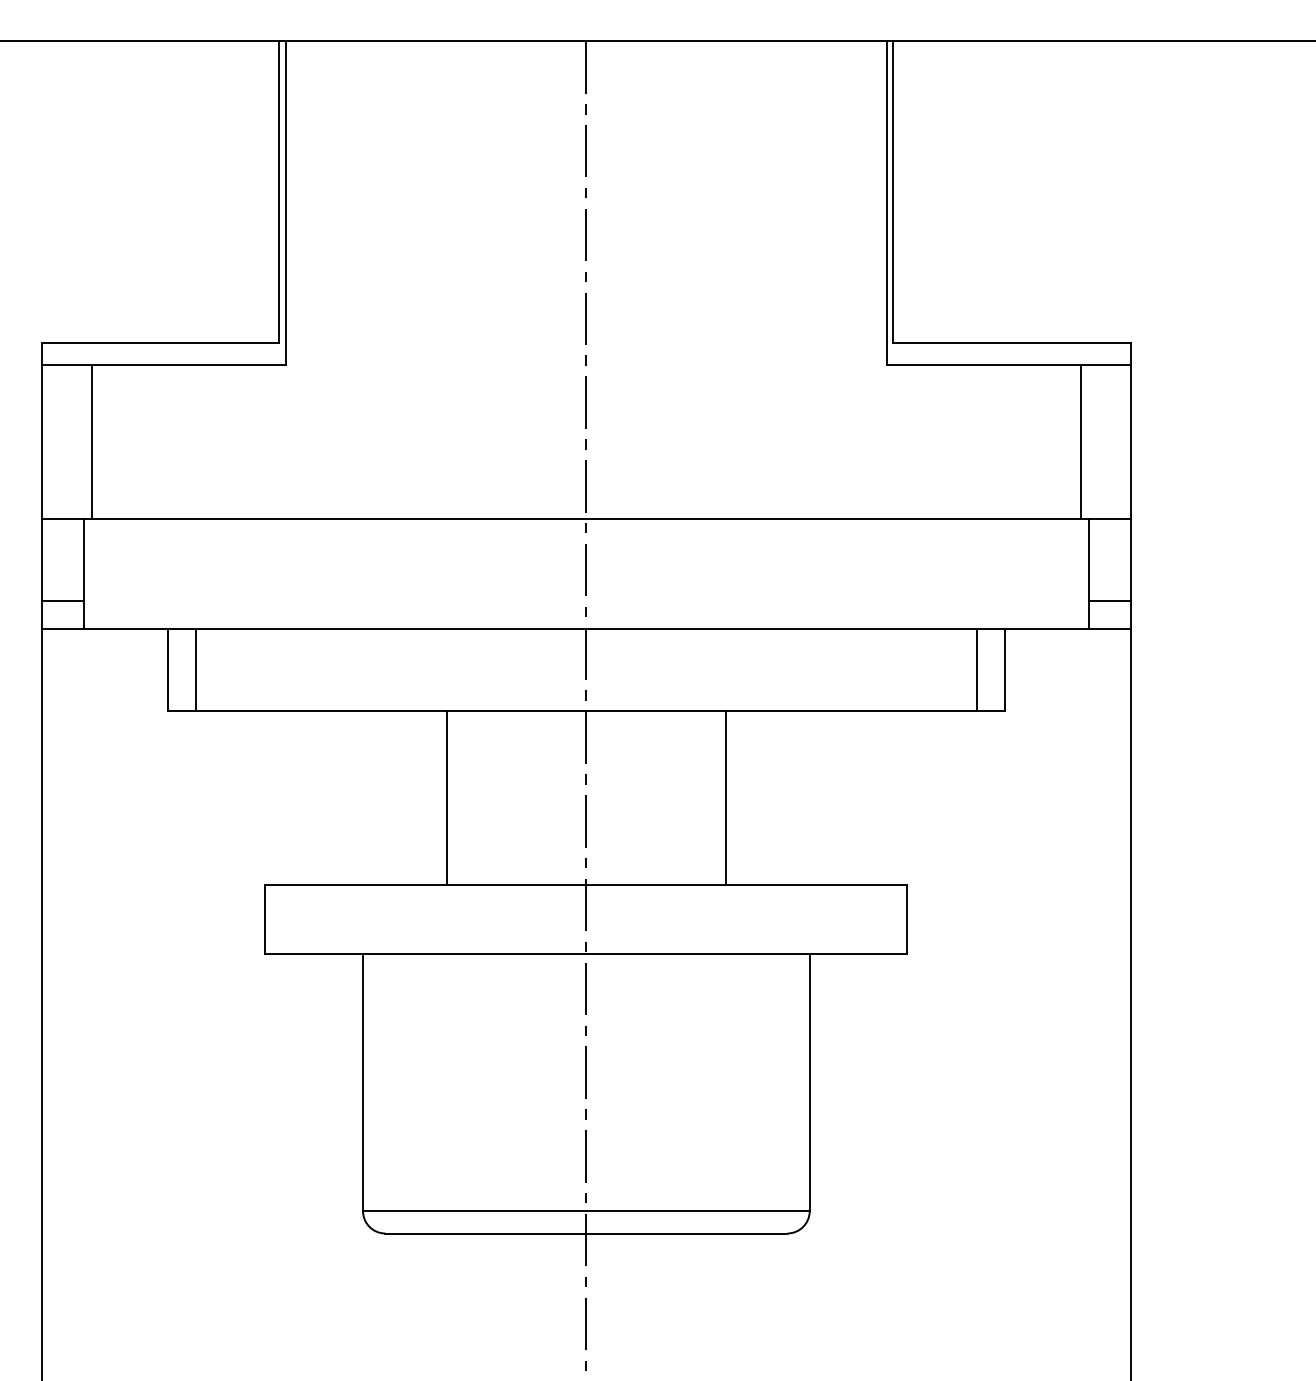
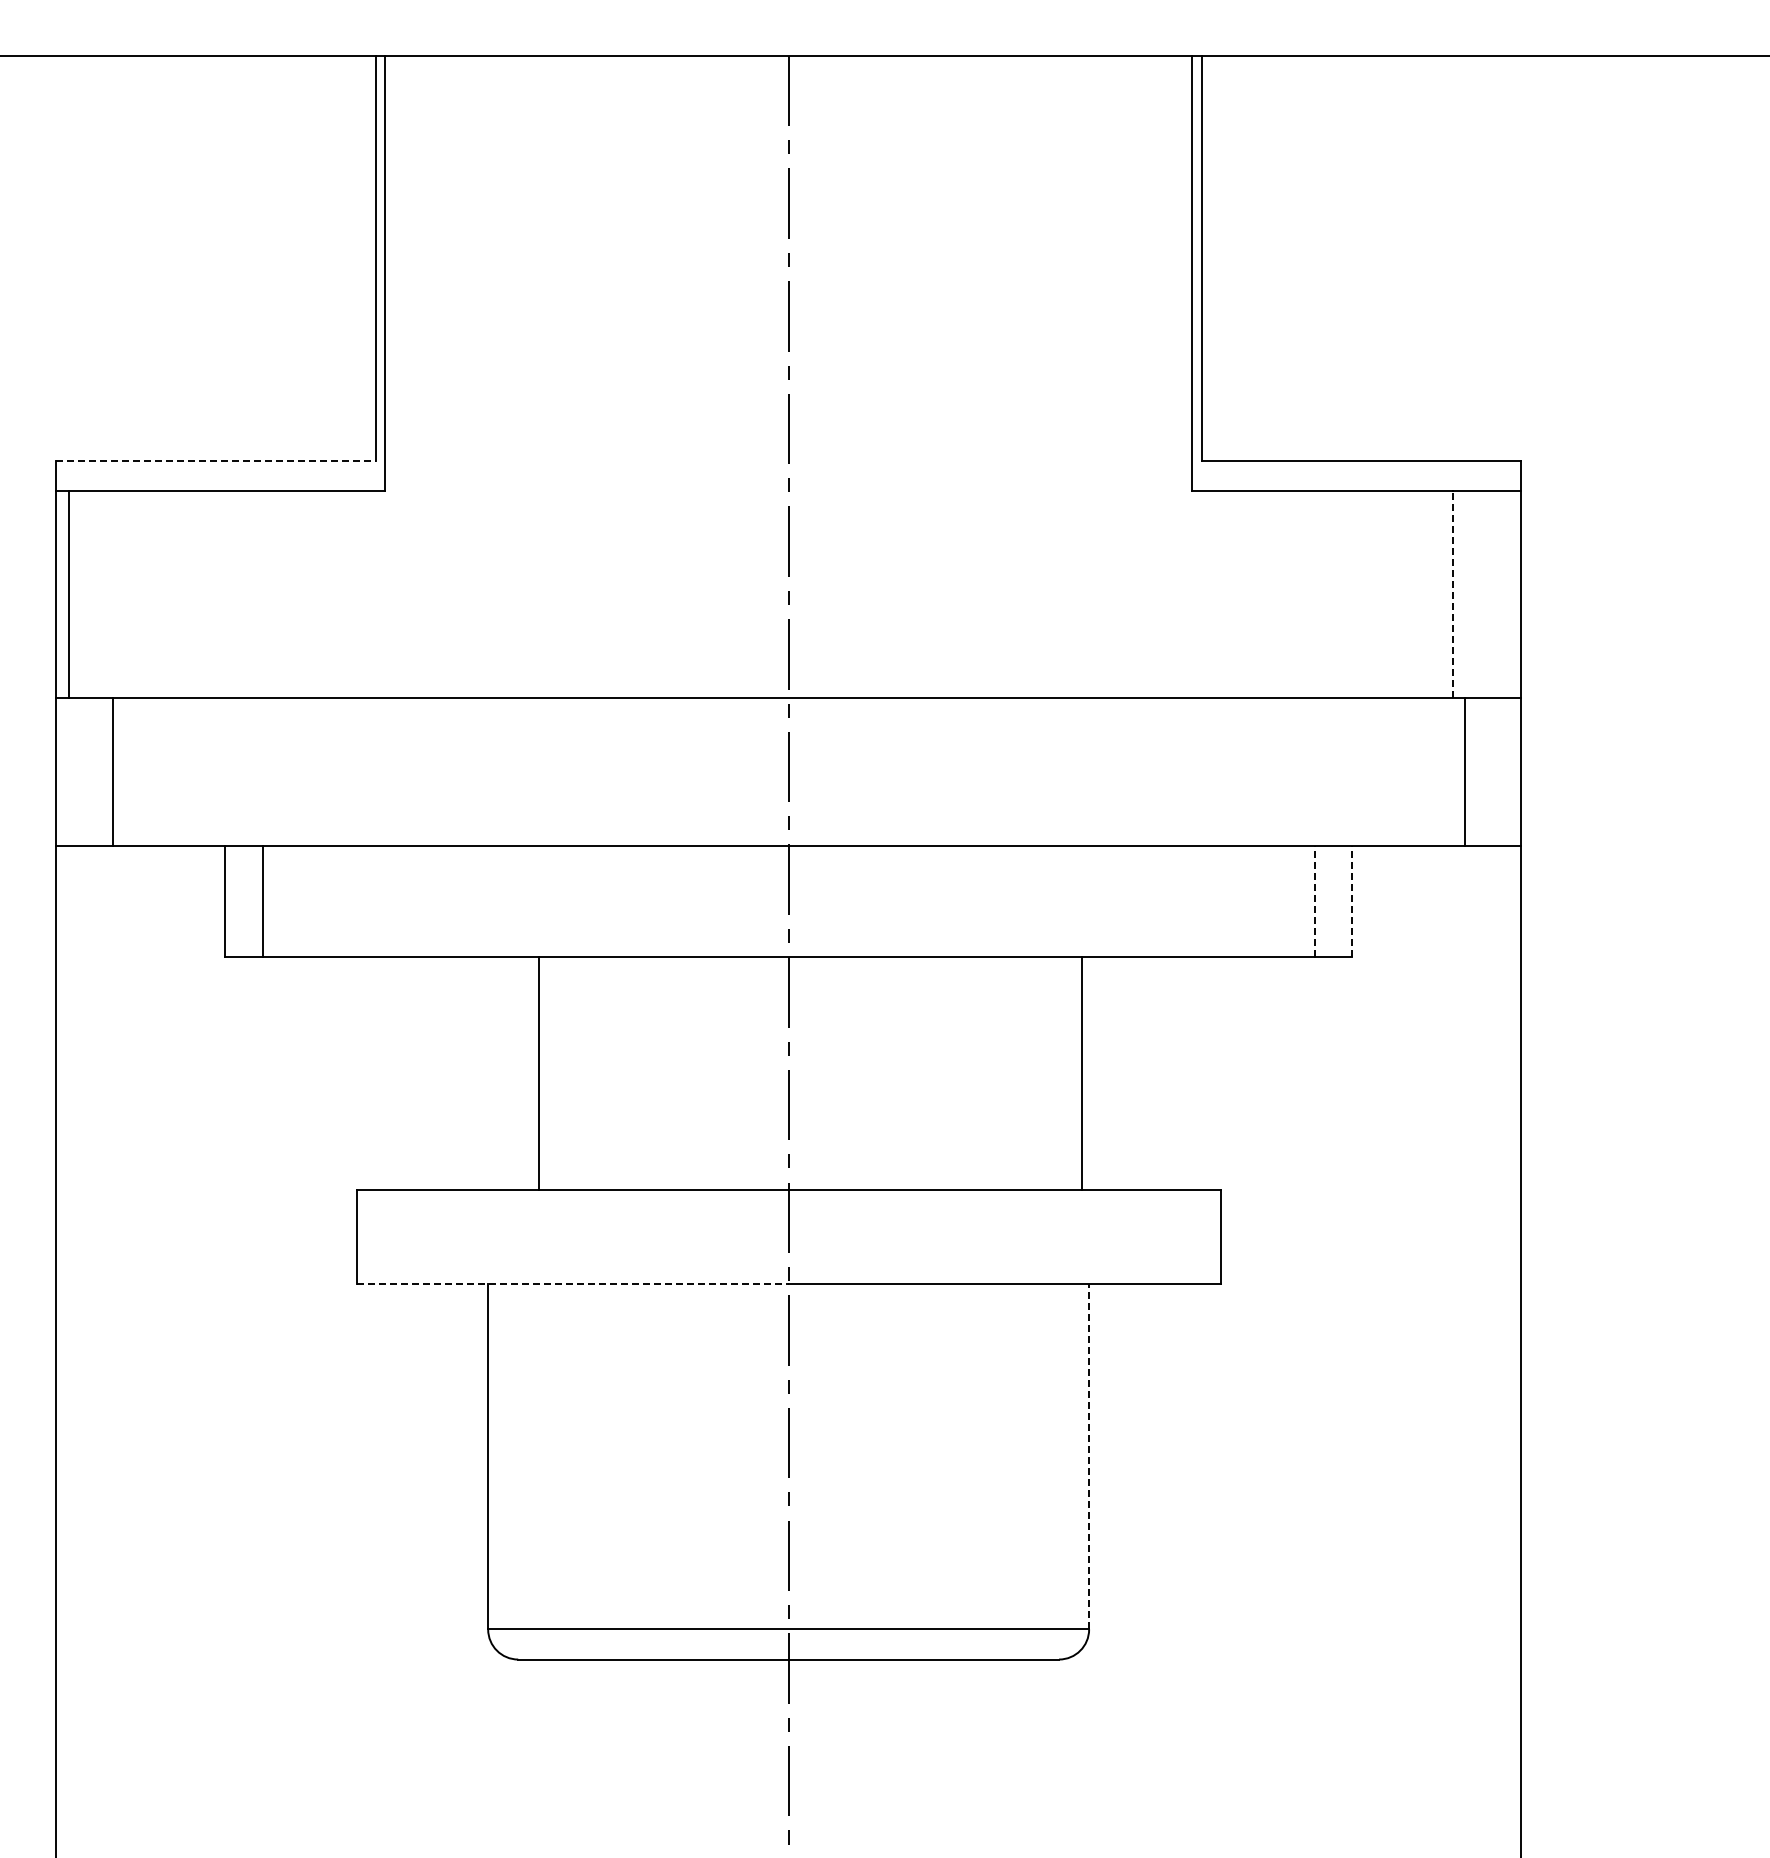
line: (160, 343) -> (215, 461), solid -> dashed
line: (91, 441) -> (68, 594), moved
line: (1080, 441) -> (1453, 594), solid -> dashed
line: (62, 600) -> (84, 808), removed
line: (1109, 600) -> (1492, 808), removed
line: (977, 670) -> (1314, 901), solid -> dashed
line: (1005, 670) -> (1352, 901), solid -> dashed
line: (446, 797) -> (538, 1073), moved
line: (726, 797) -> (1082, 1073), moved
line: (425, 953) -> (572, 1283), solid -> dashed
line: (810, 1082) -> (1089, 1456), solid -> dashed

